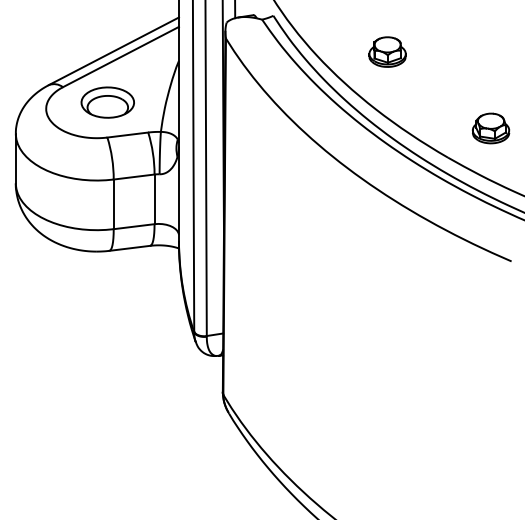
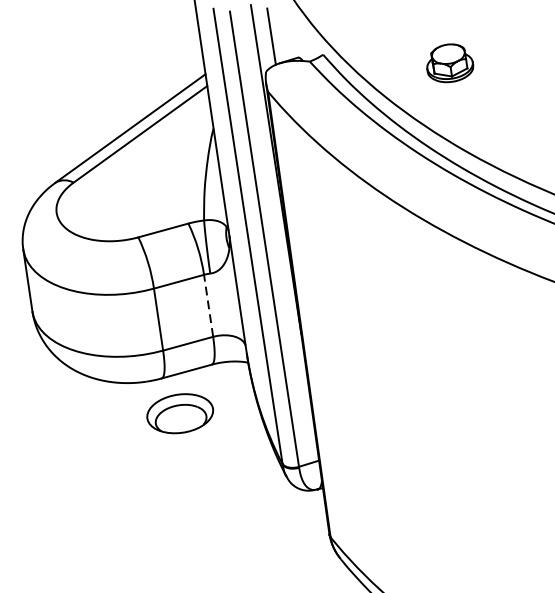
part: (387, 51) -> (449, 62), moved
part: (107, 102) -> (179, 413), moved
line: (154, 199) -> (208, 306), solid -> dashed

